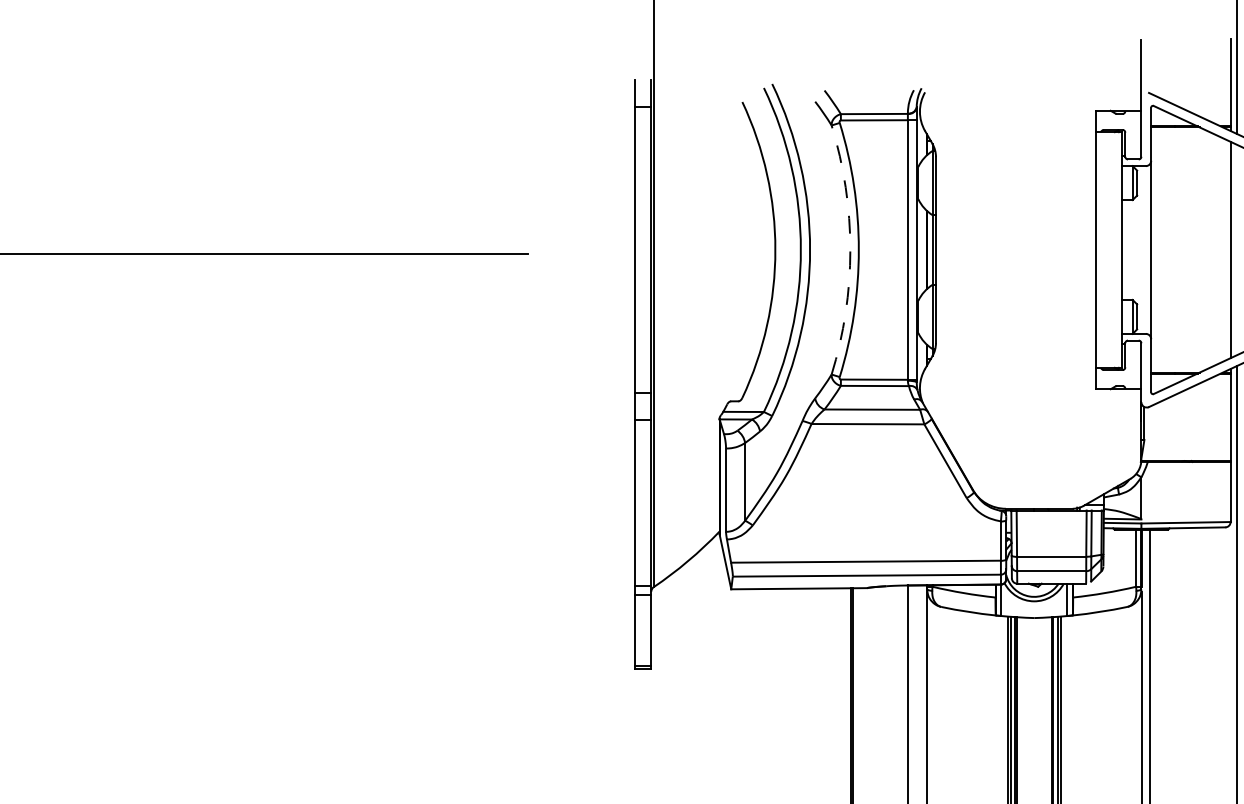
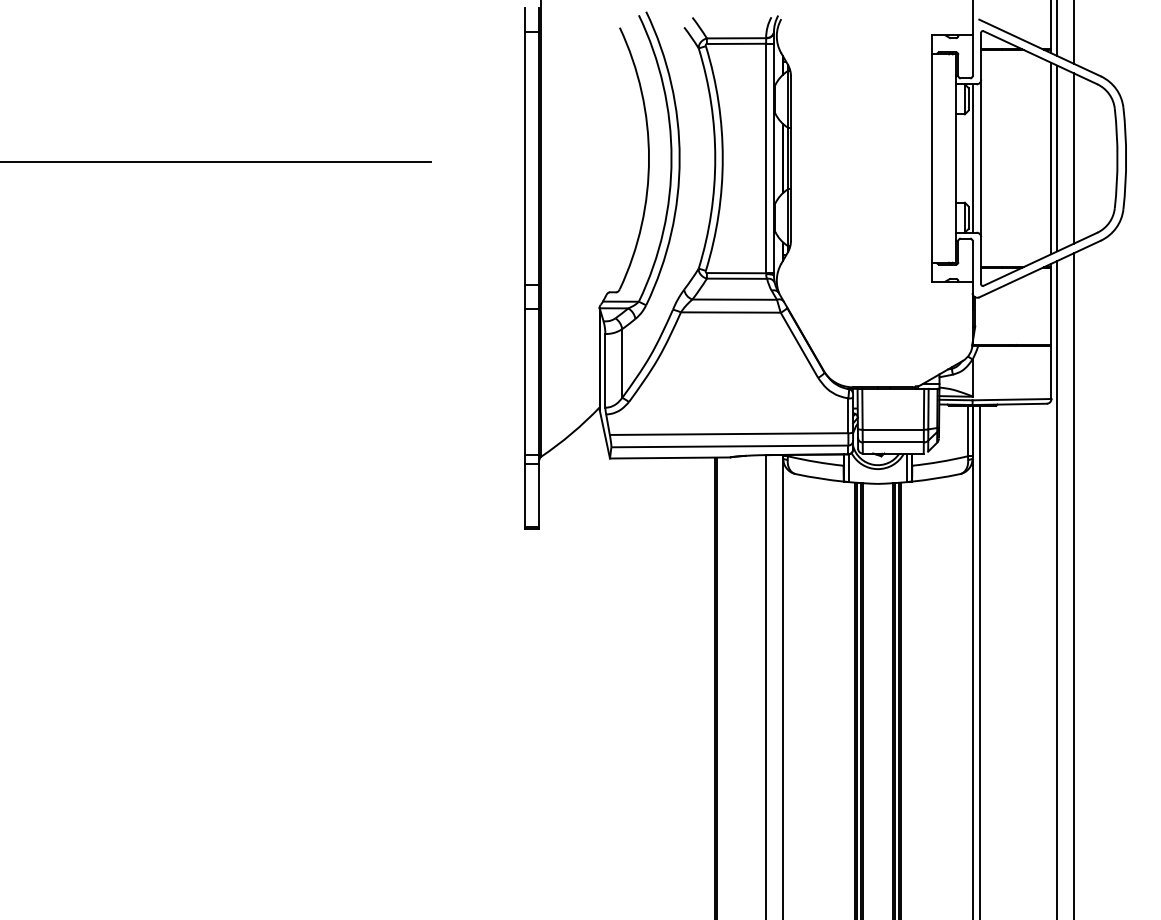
arc: (850, 249) -> (715, 158), dashed -> solid
line: (1141, 249) -> (972, 158), added
line: (1237, 249) -> (1057, 158), added

